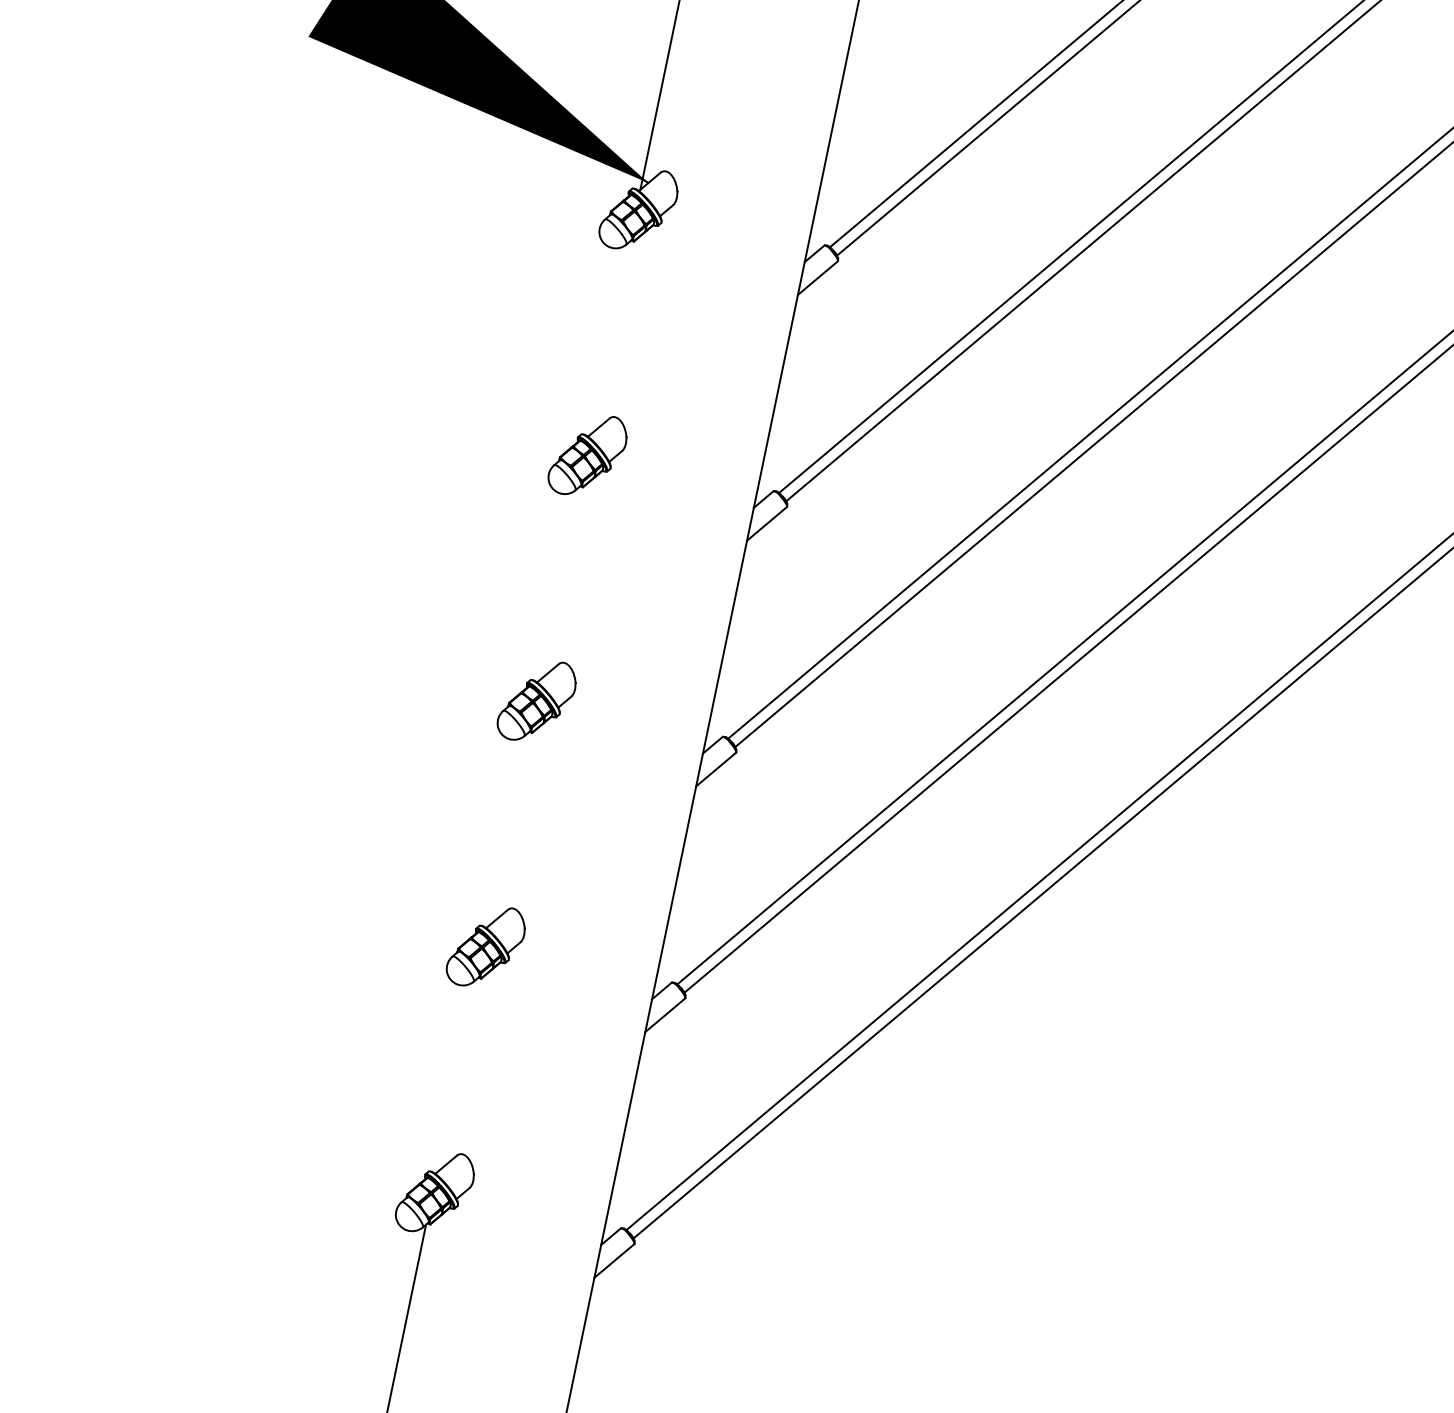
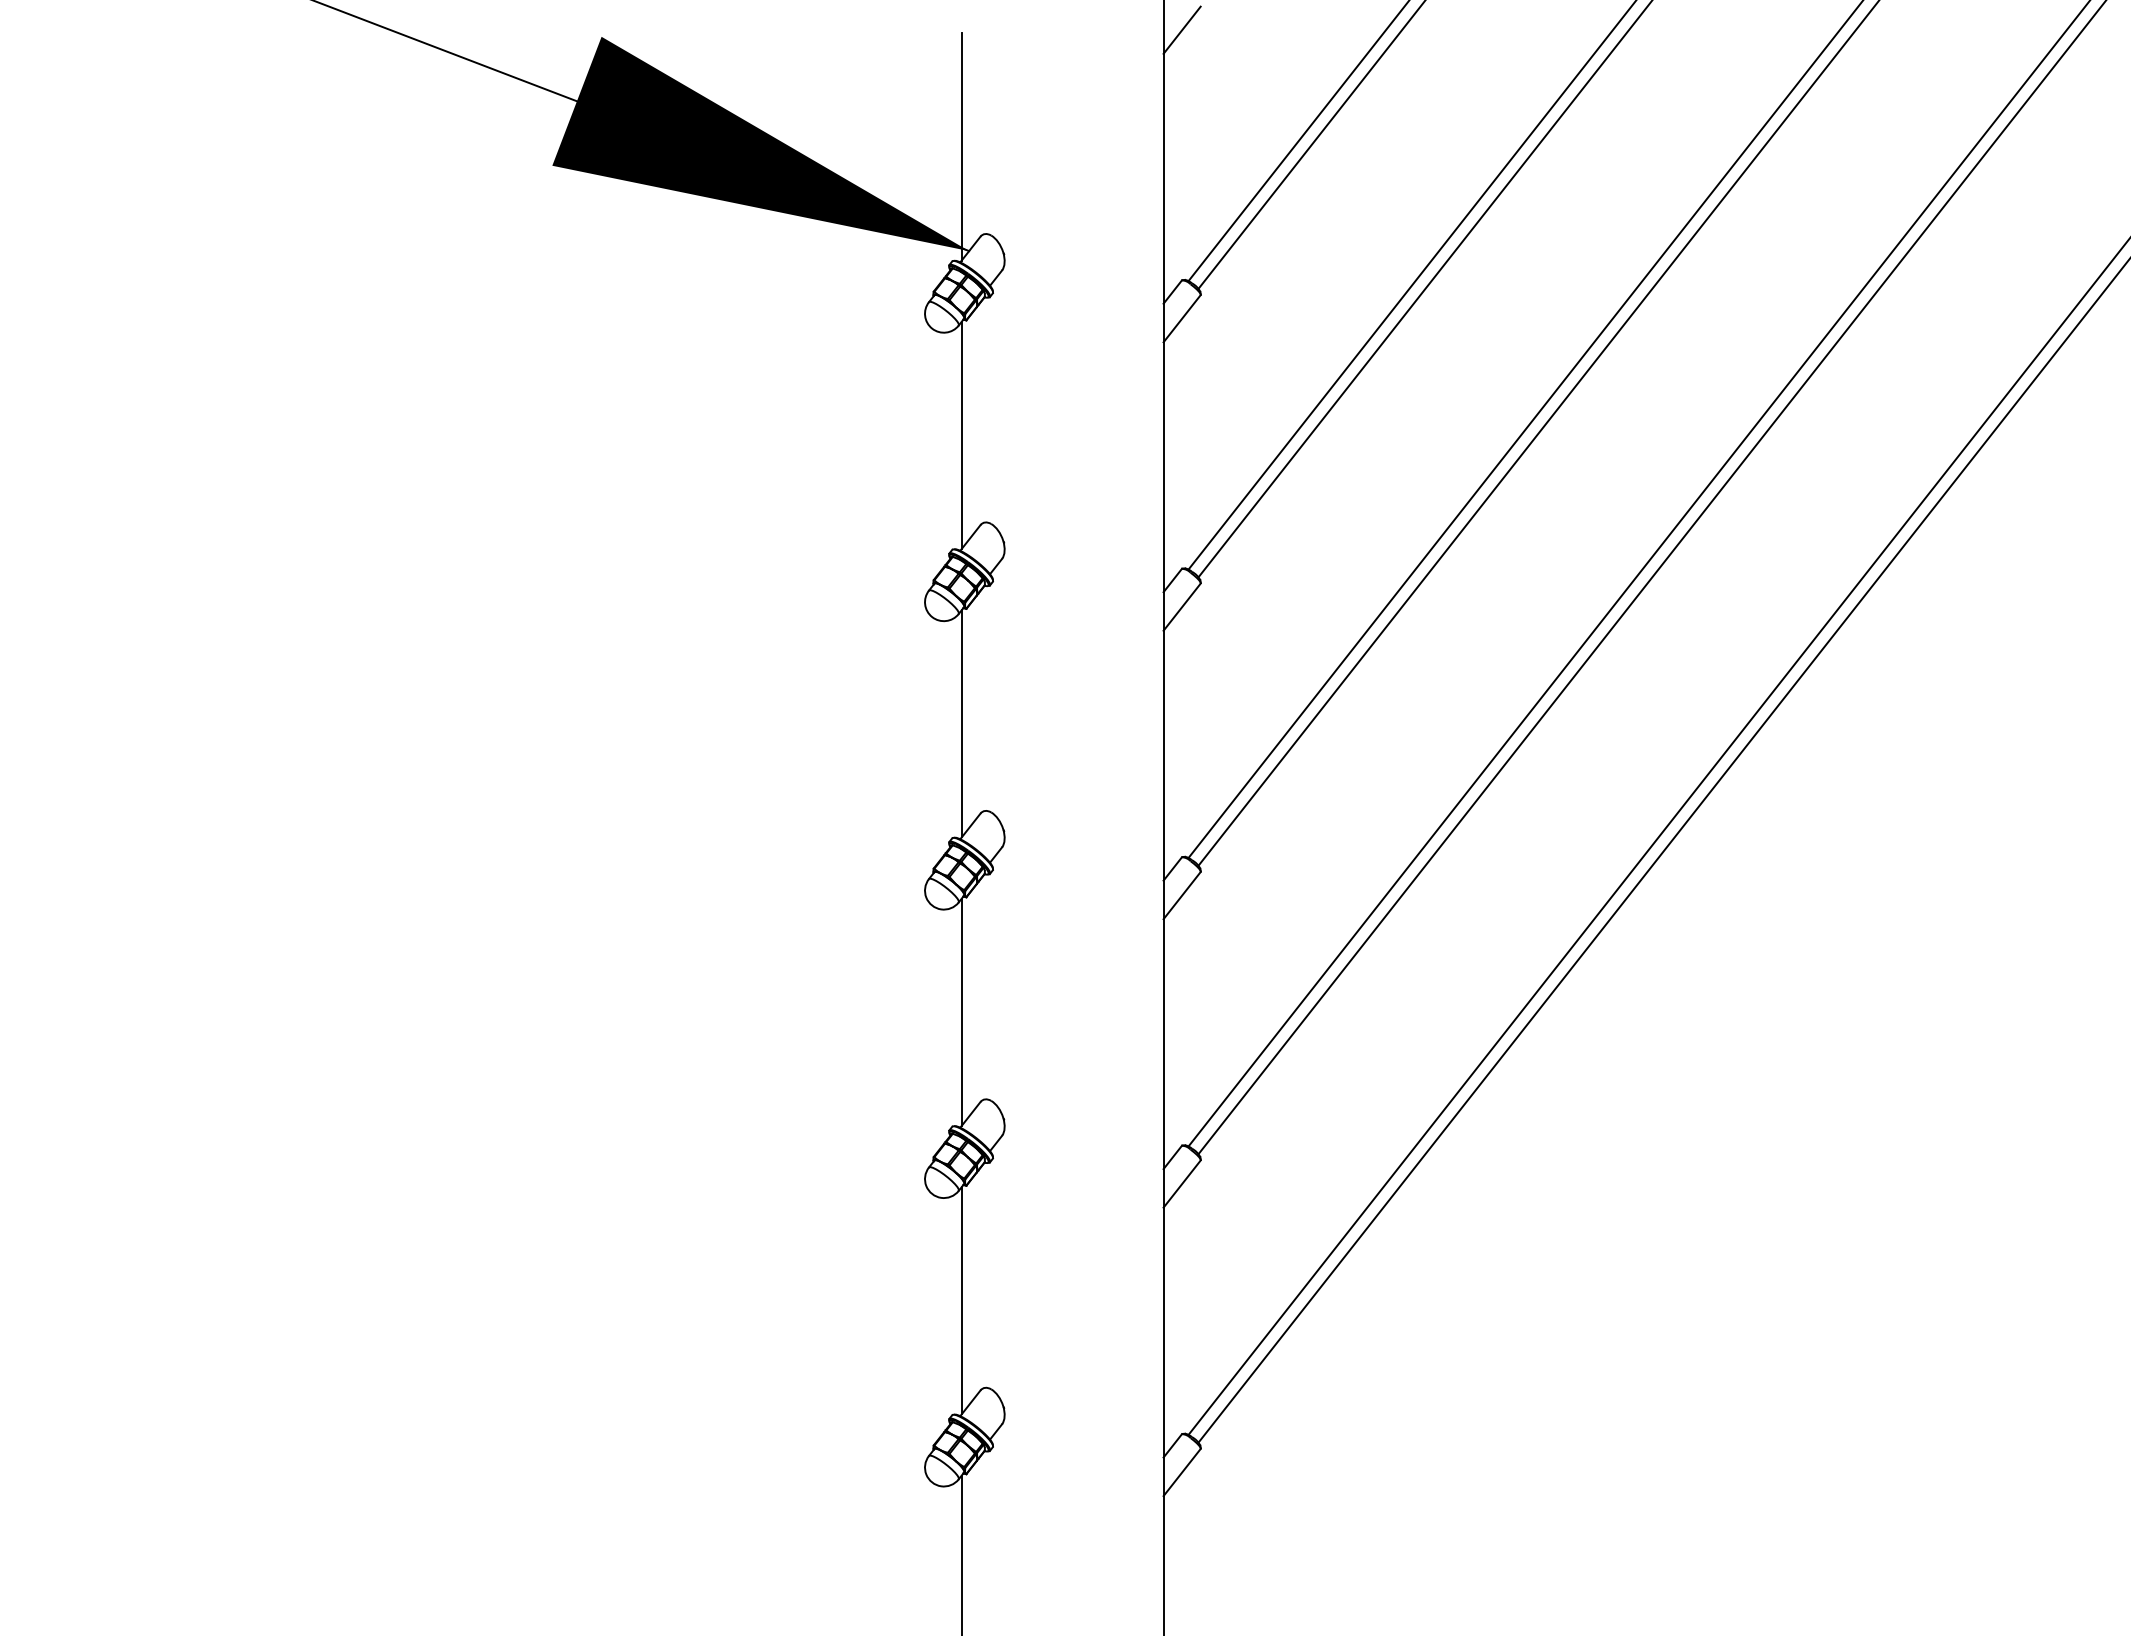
line: (868, 31) -> (1181, 29), added
line: (609, 338) -> (961, 435), added
line: (558, 584) -> (961, 723), added
line: (507, 829) -> (961, 1011), added
line: (456, 1075) -> (961, 1300), added

